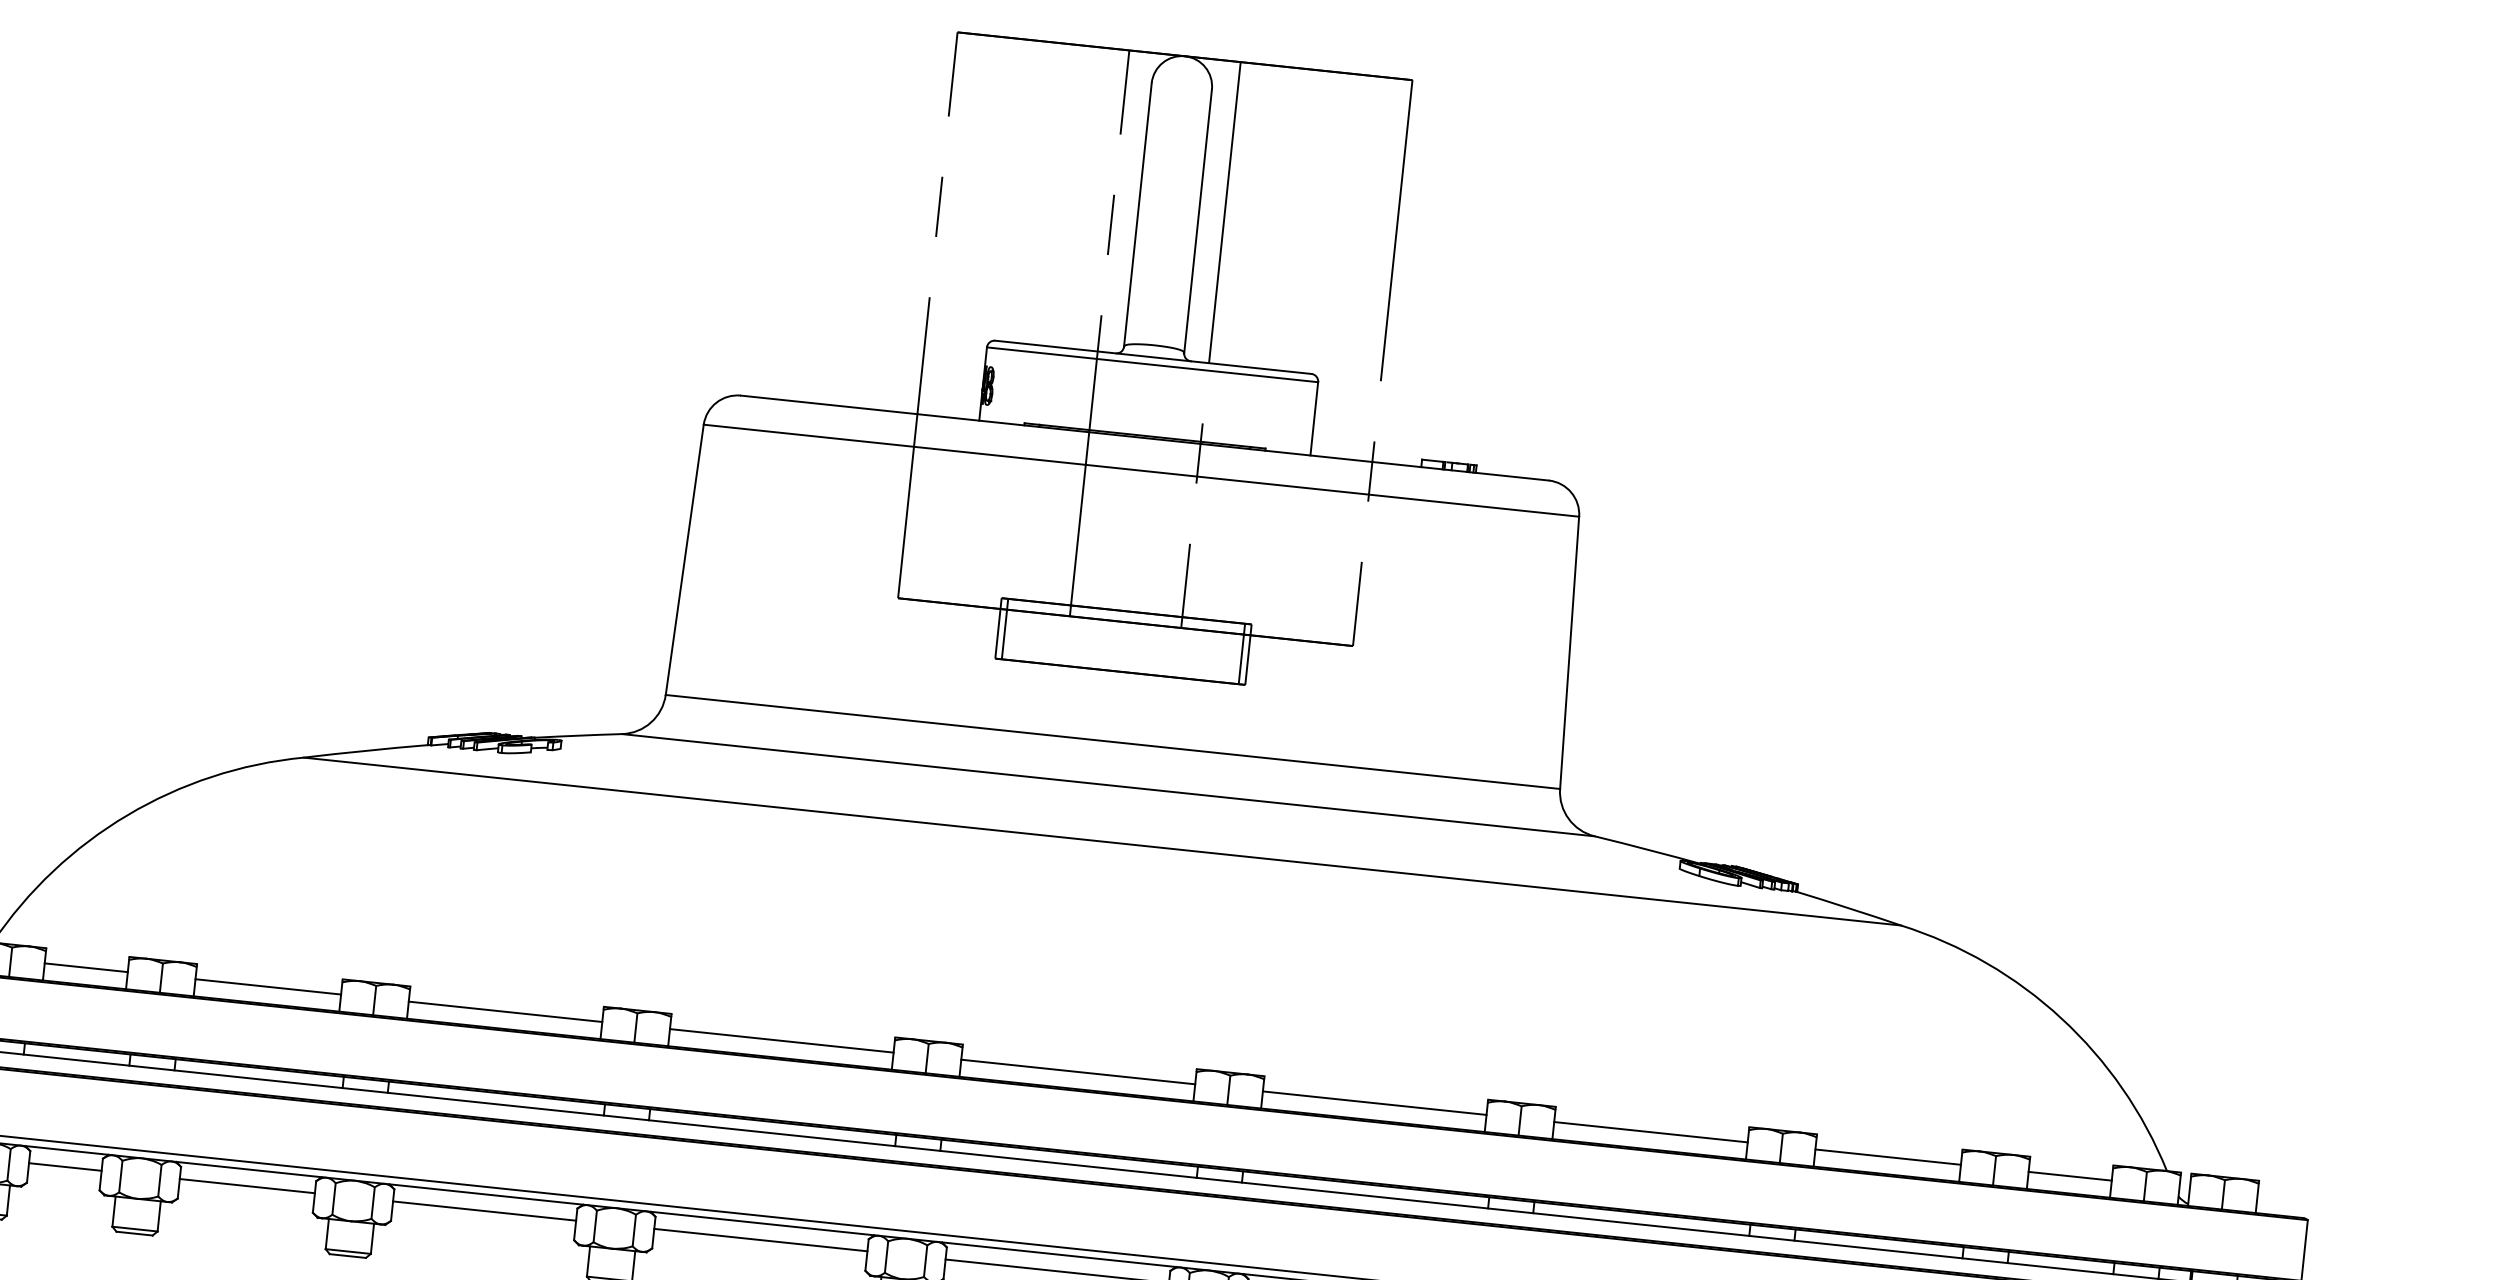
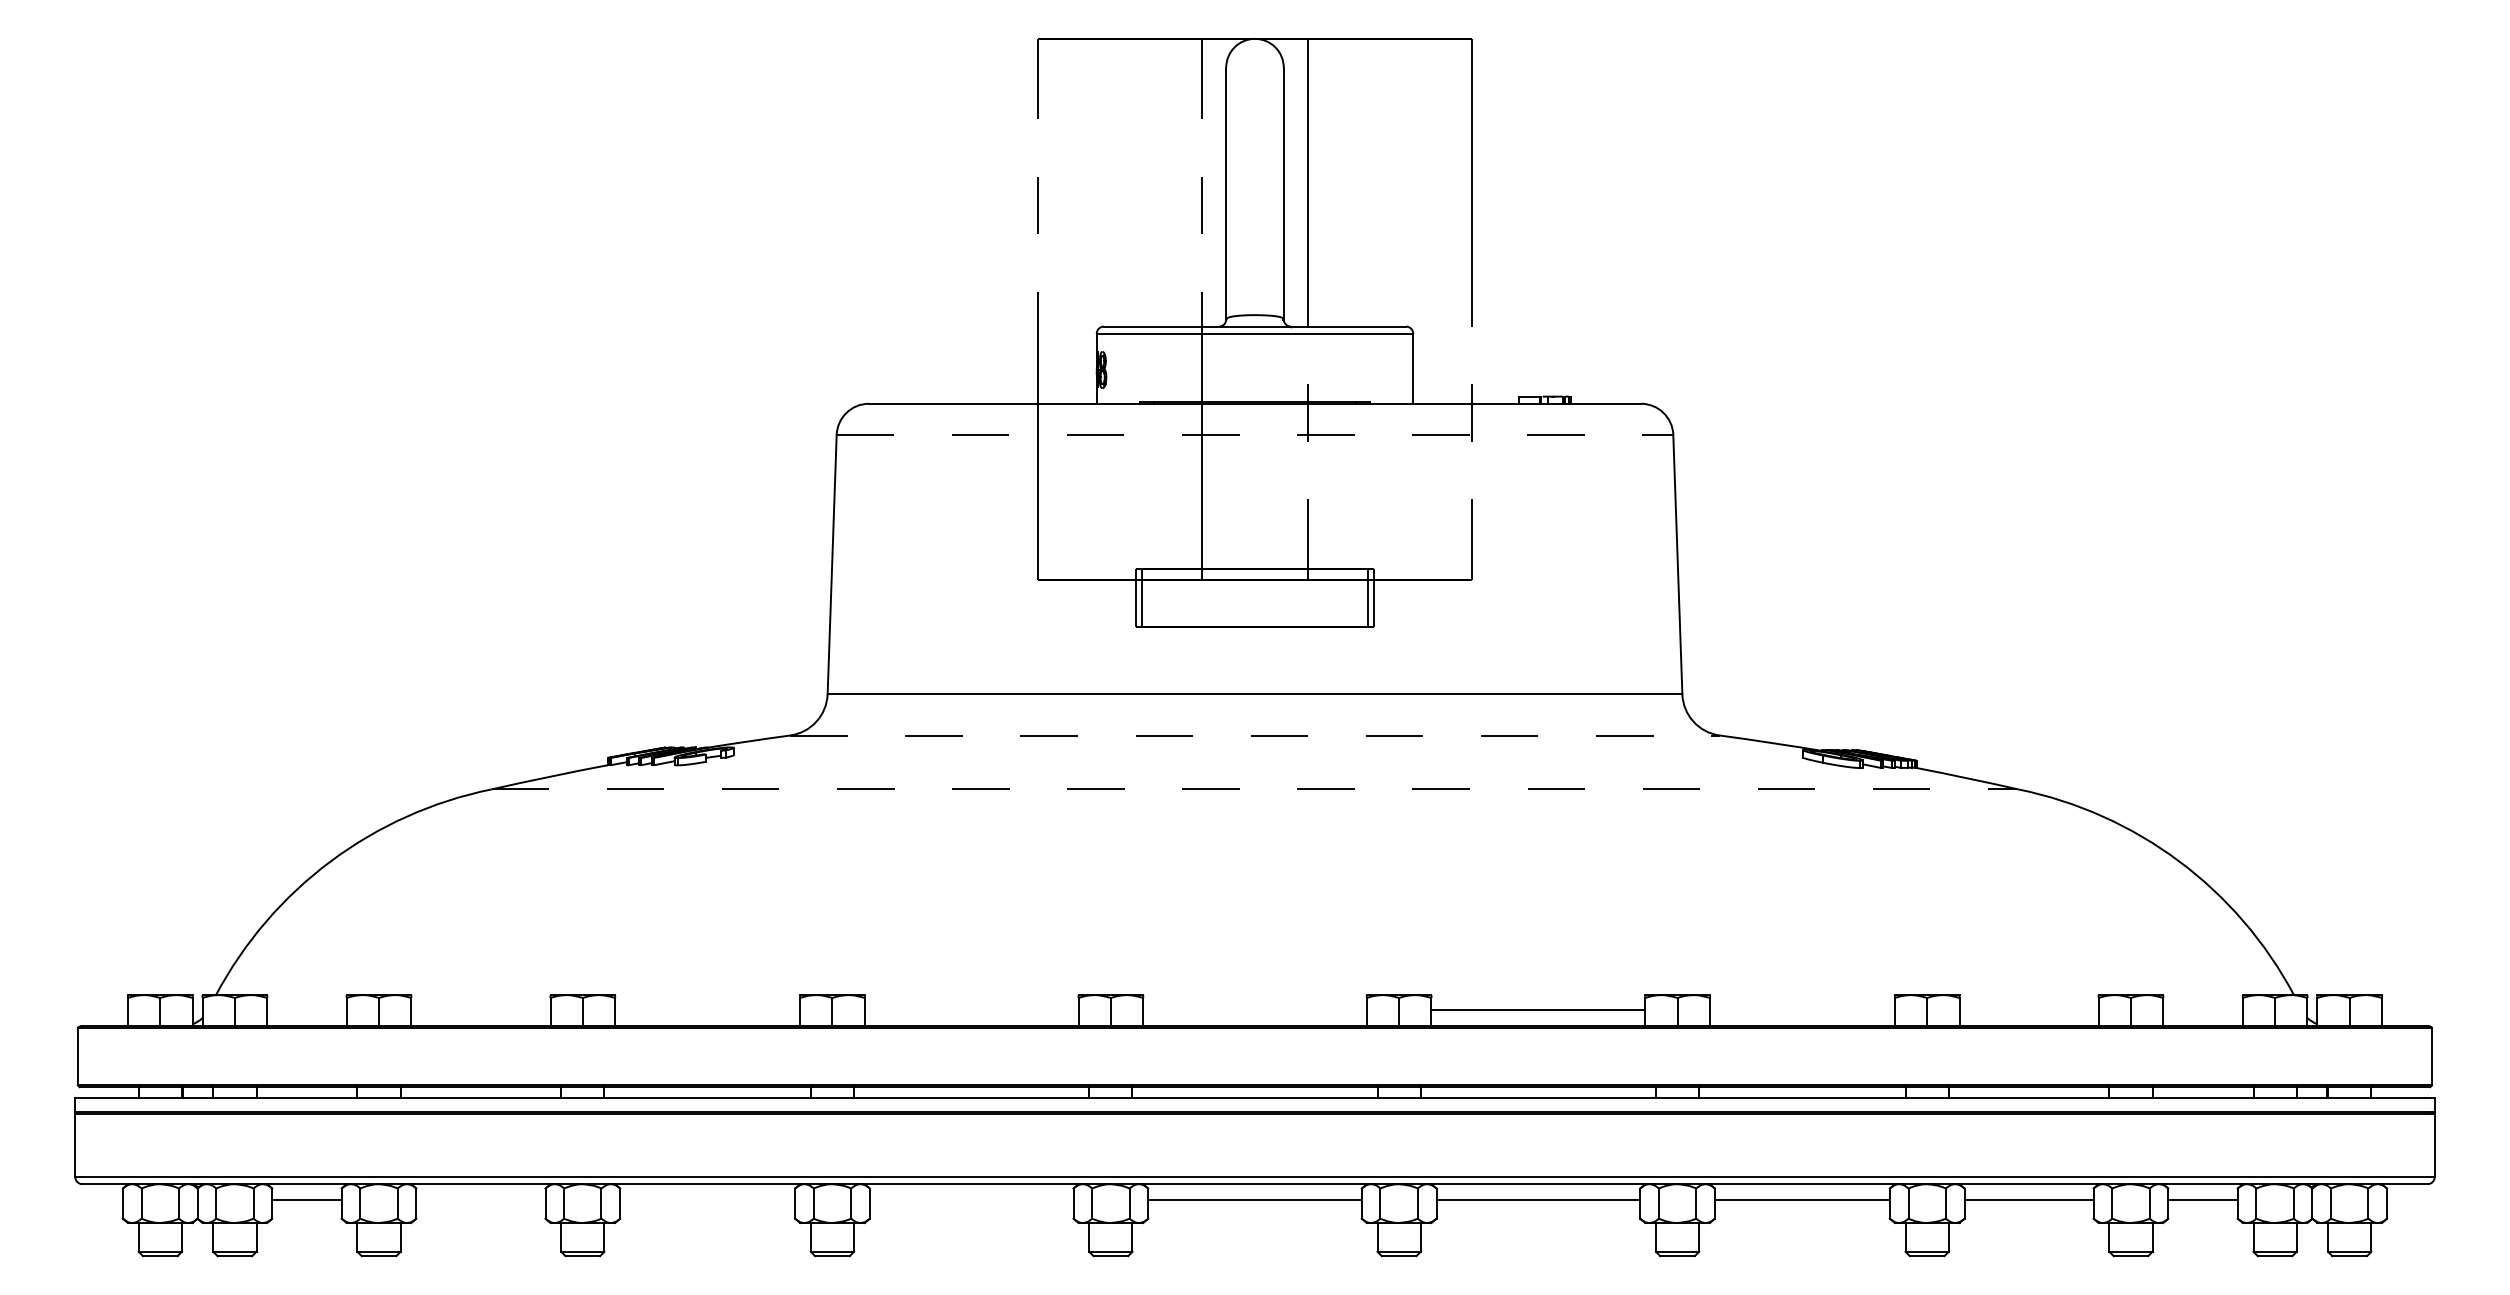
line: (1142, 470) -> (1255, 434), solid -> dashed
line: (1107, 785) -> (1254, 735), solid -> dashed
line: (1102, 841) -> (1255, 789), solid -> dashed
line: (85, 967) -> (306, 1009), removed
line: (267, 986) -> (480, 1009), removed
line: (505, 1011) -> (707, 1009), removed
line: (781, 1040) -> (971, 1009), removed
line: (1077, 1071) -> (1254, 1009), removed
line: (1650, 1131) -> (1801, 1009), removed
line: (1887, 1156) -> (2028, 1009), removed
line: (2069, 1176) -> (2202, 1009), removed
line: (246, 1186) -> (480, 1200), removed
line: (484, 1211) -> (707, 1200), removed
line: (760, 1240) -> (971, 1200), removed

